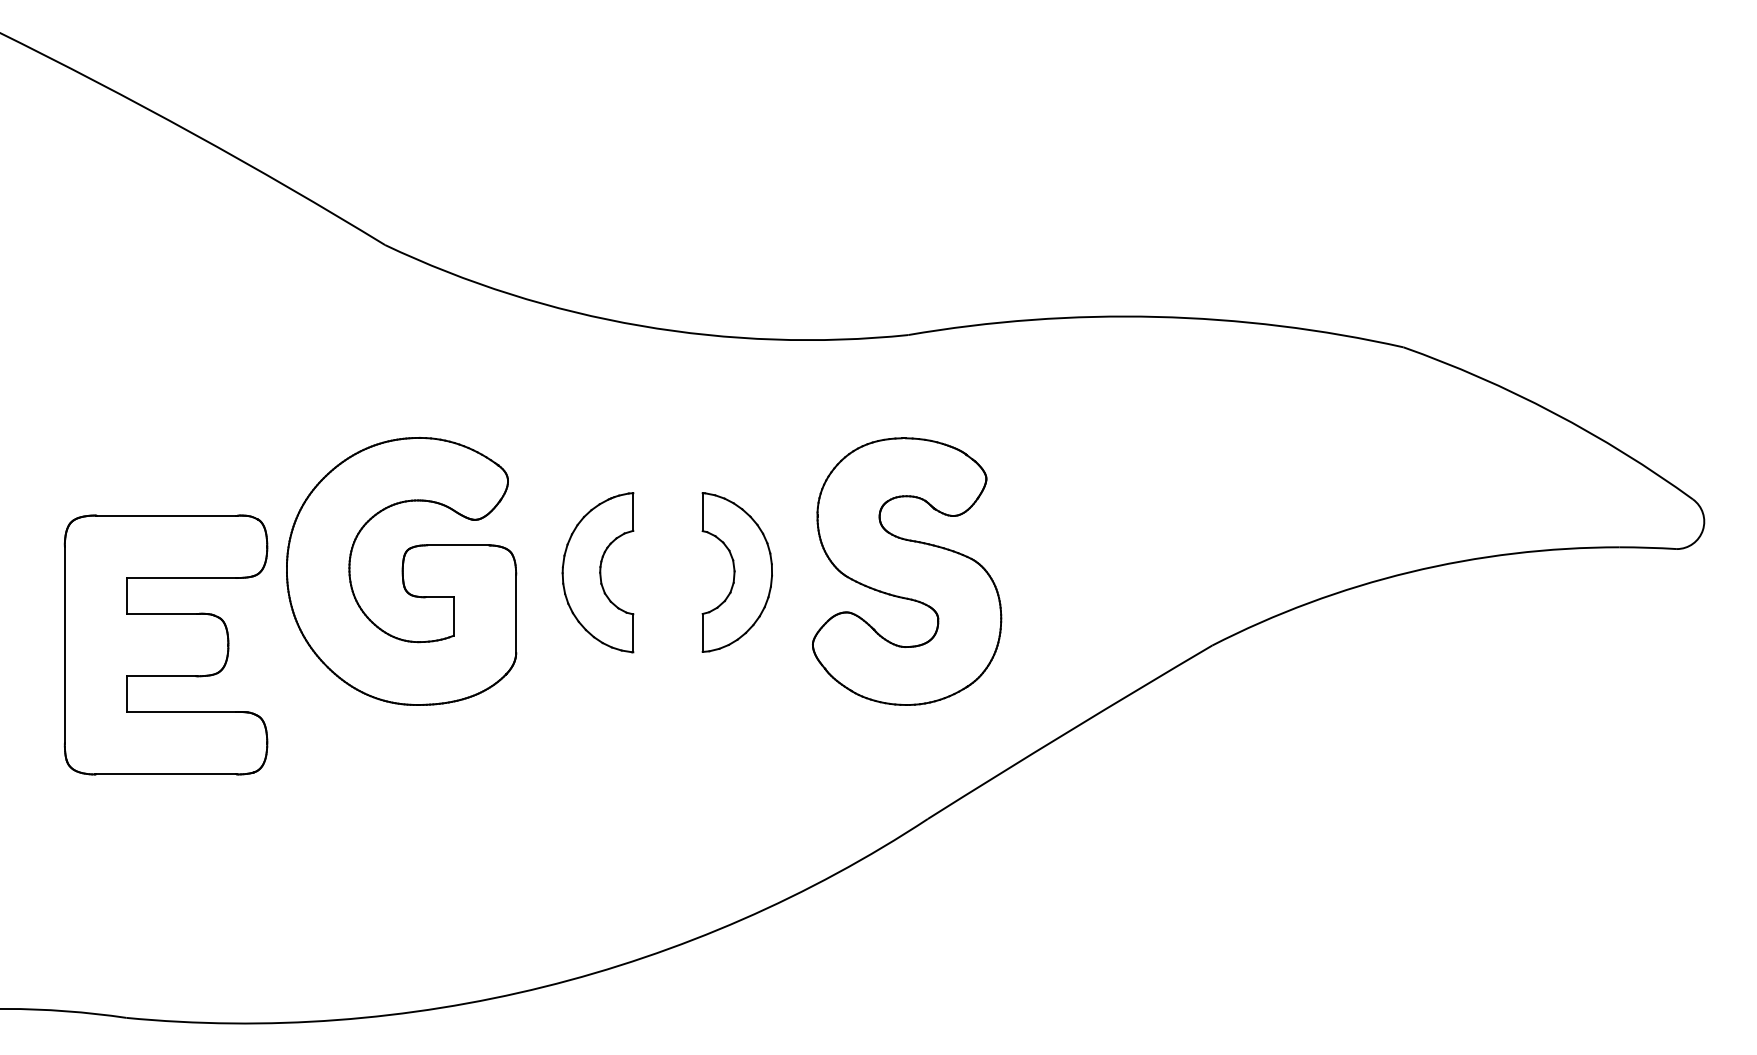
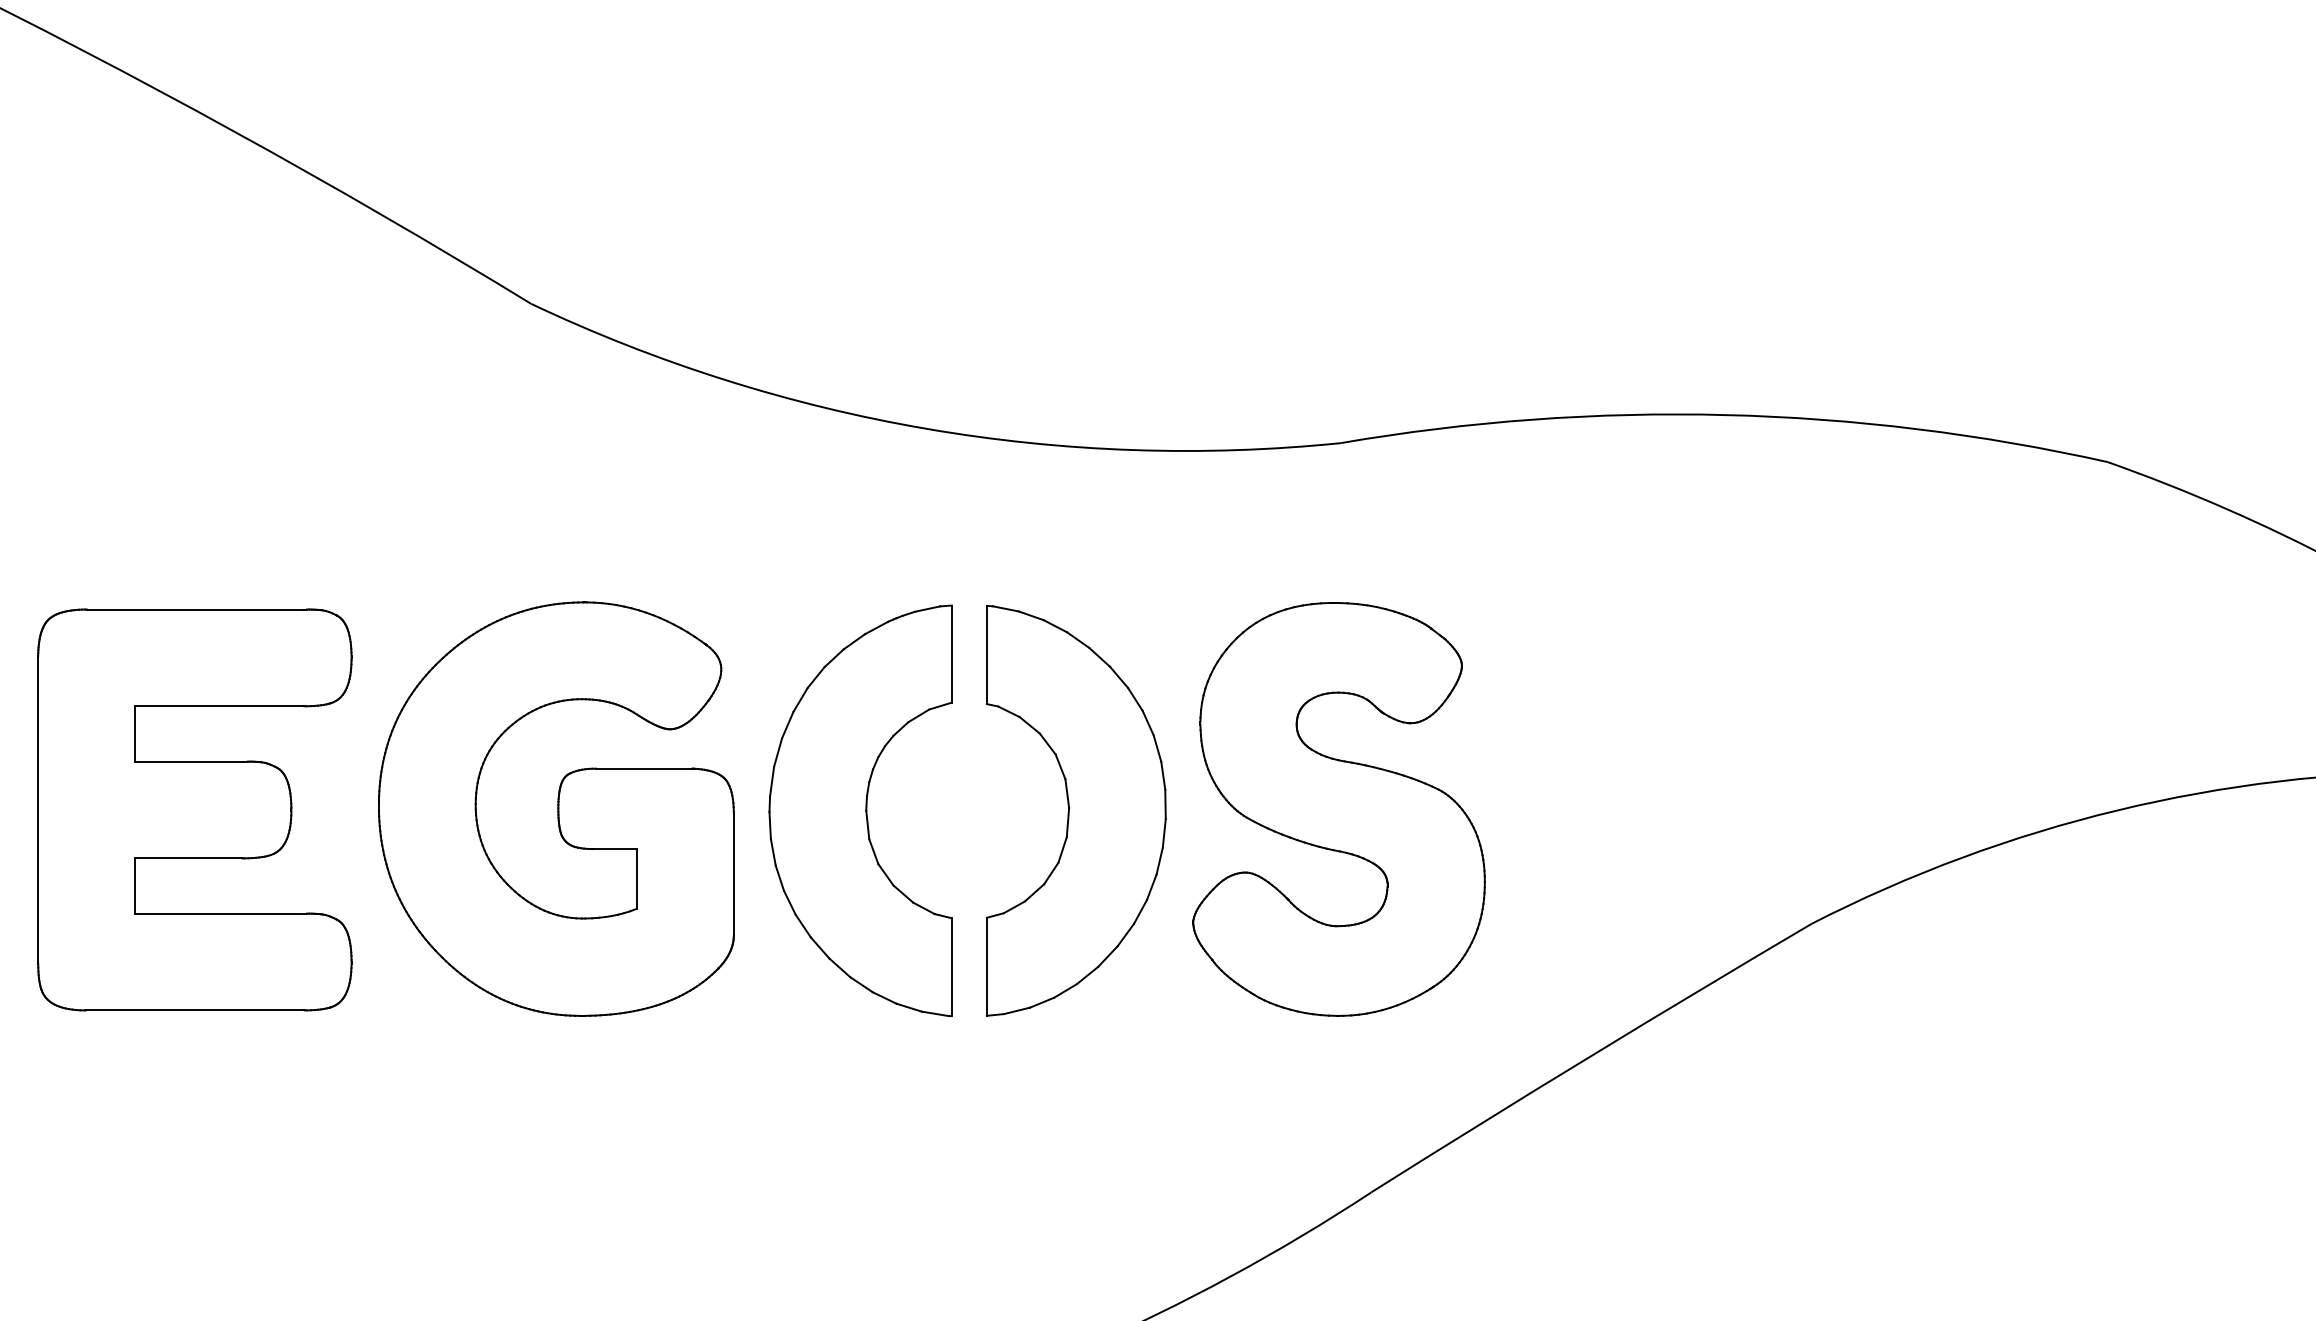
part: (597, 572) -> (859, 810), size x1.67
part: (737, 572) -> (1076, 810), size x1.67
part: (165, 644) -> (194, 809), moved

